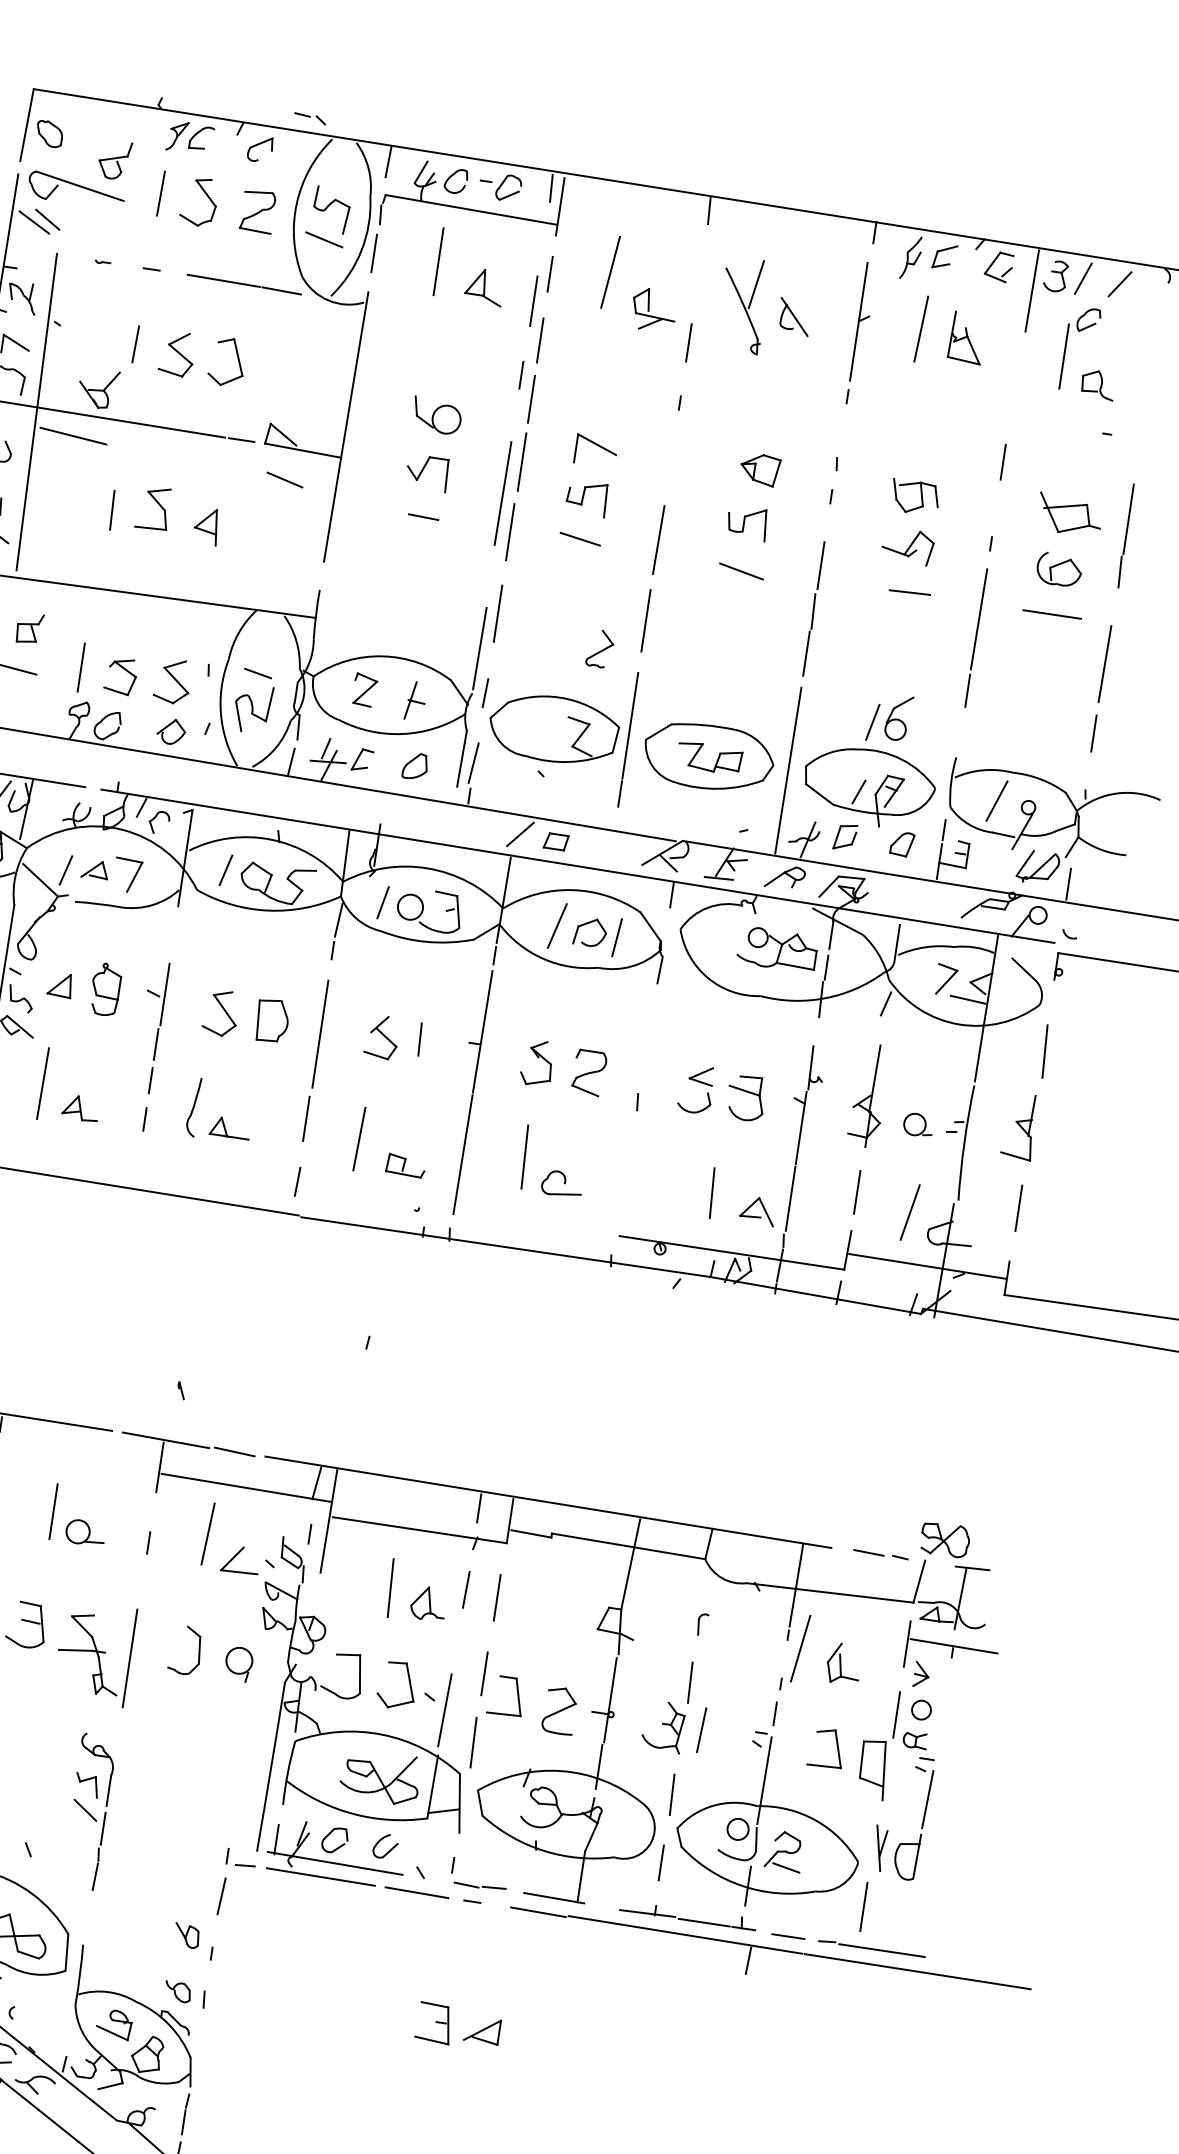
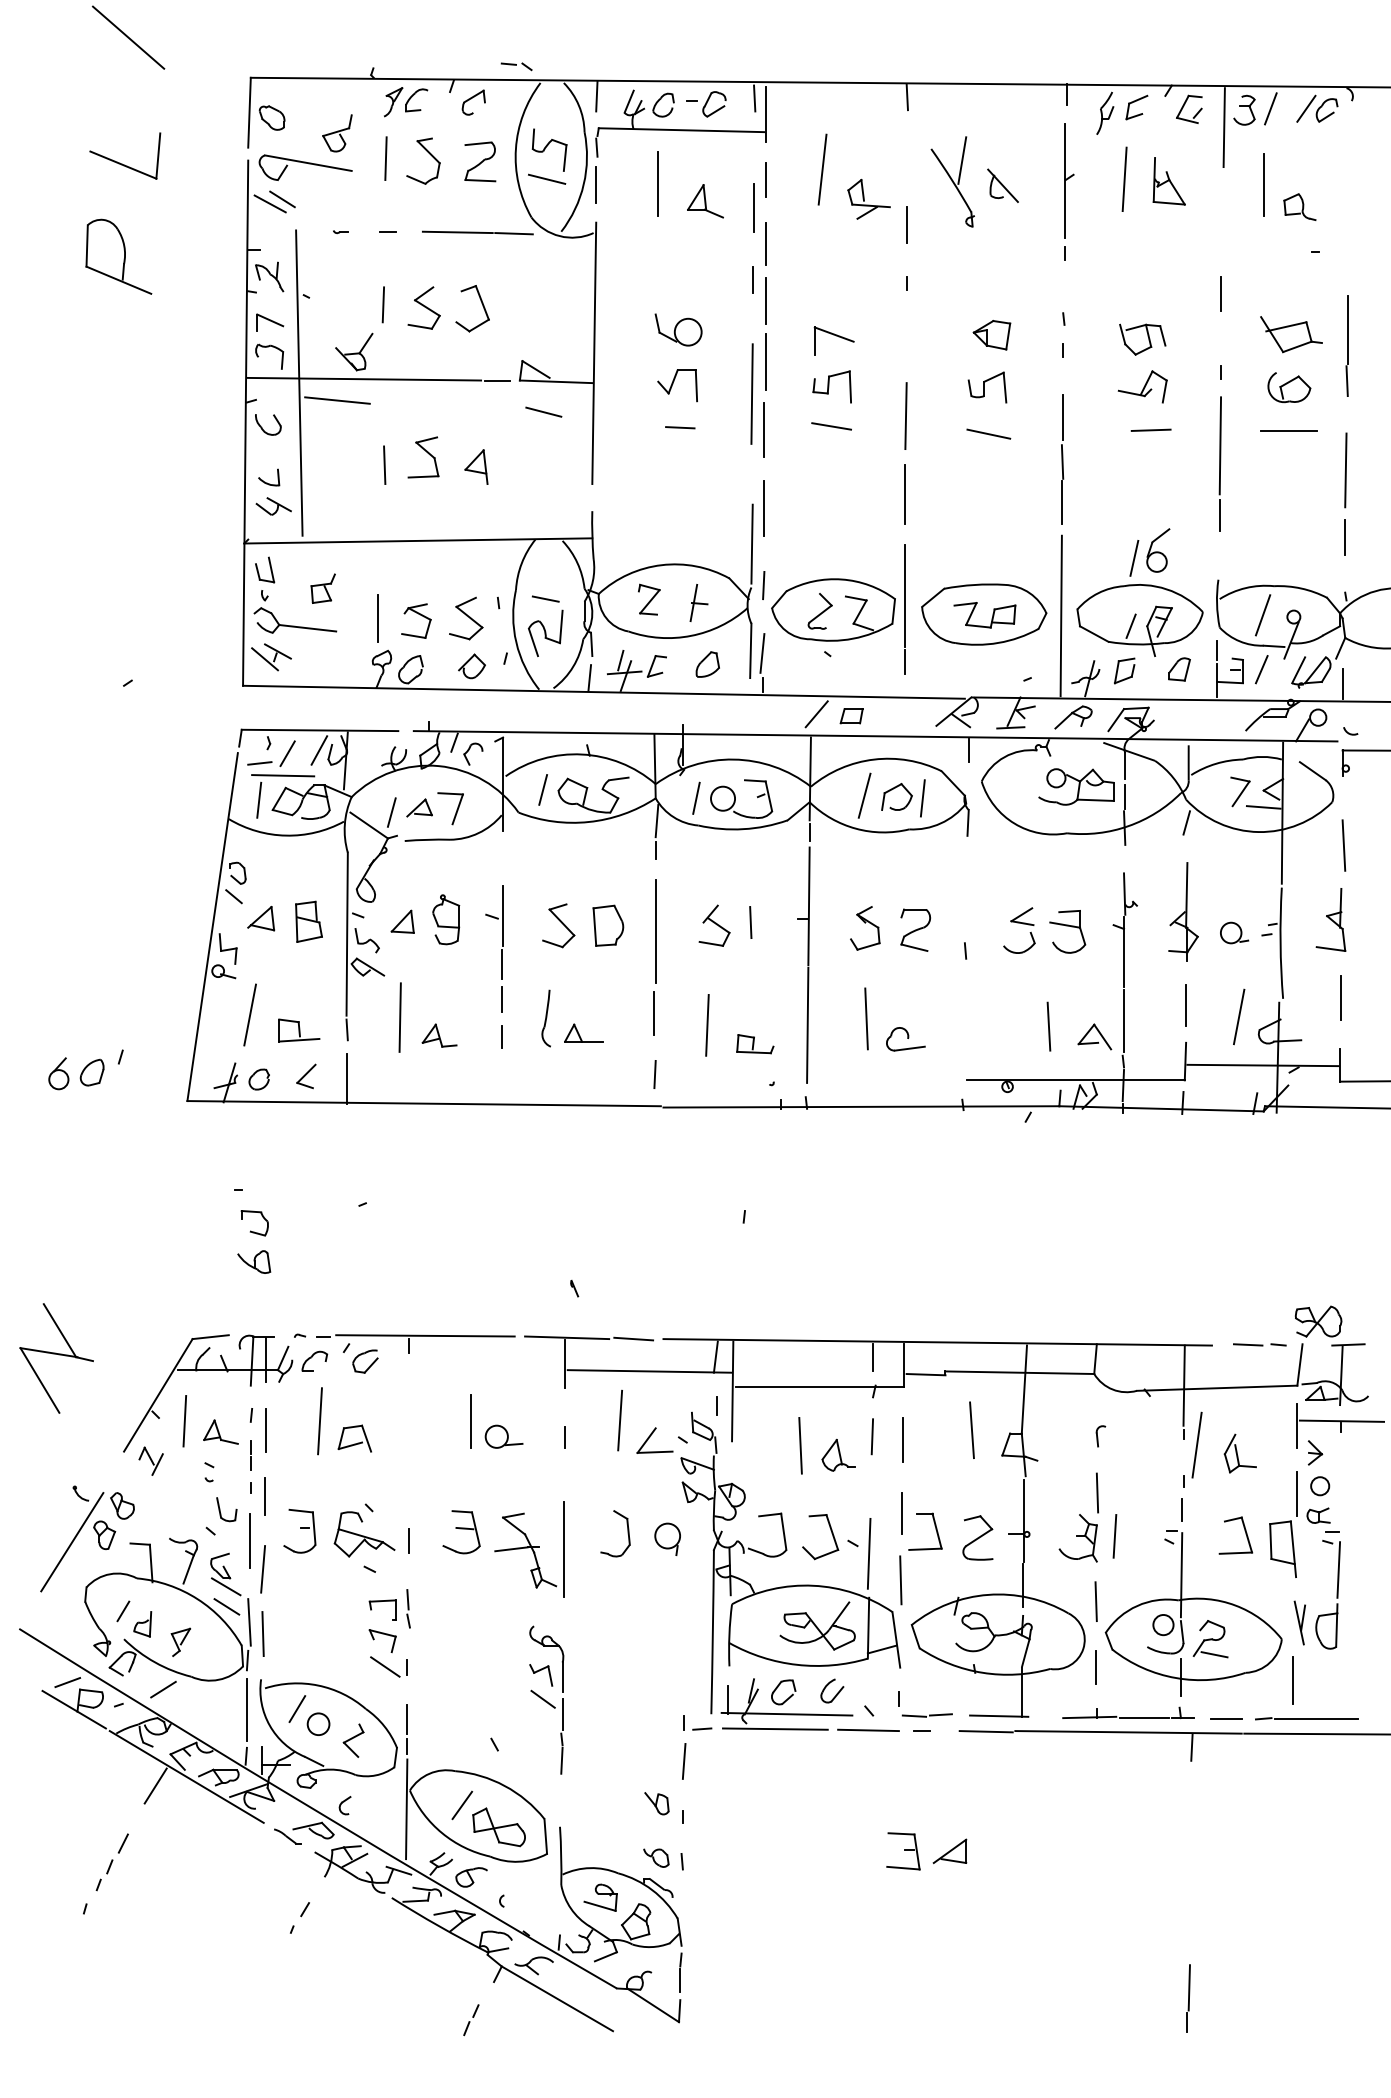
part: (1088, 320) -> (1326, 110), moved
part: (599, 648) -> (819, 611), moved
line: (987, 856) -> (1261, 669), added
line: (569, 1598) -> (971, 1430), added

